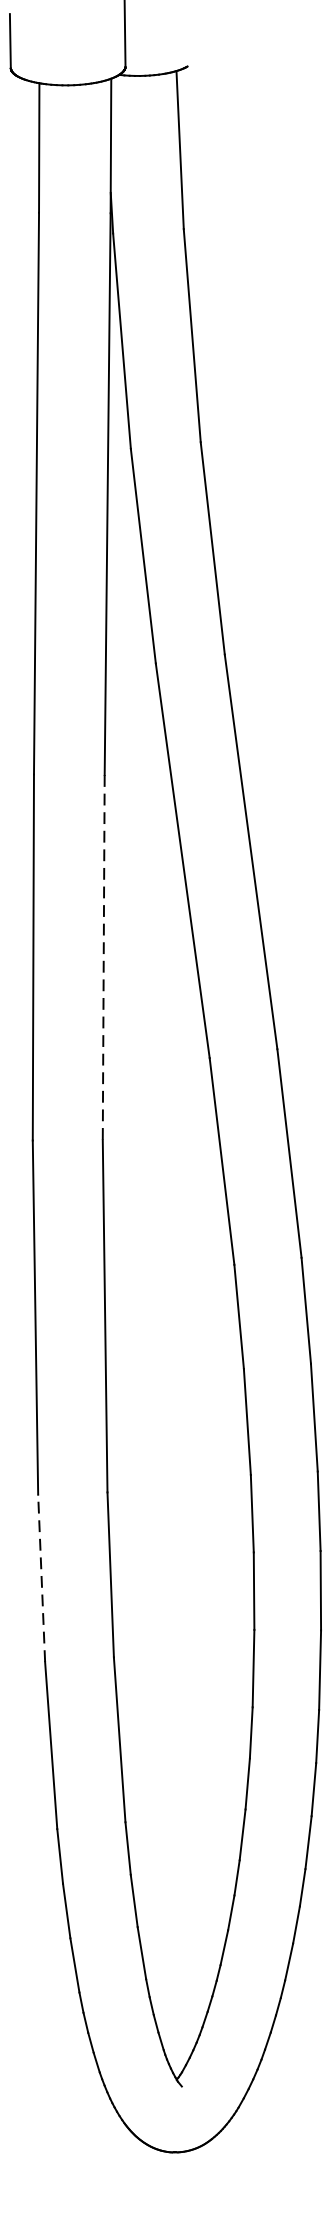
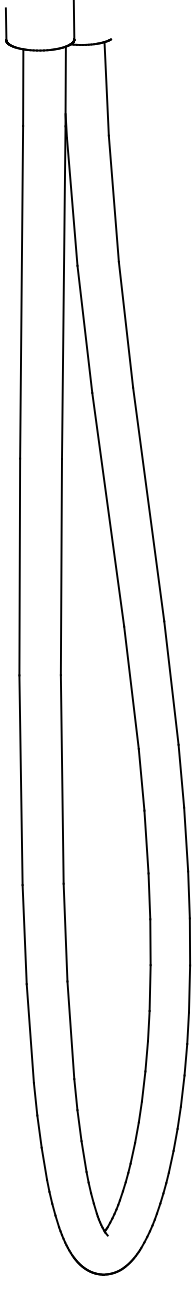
line: (103, 958) -> (61, 567), dashed -> solid
line: (41, 1578) -> (24, 934), dashed -> solid

